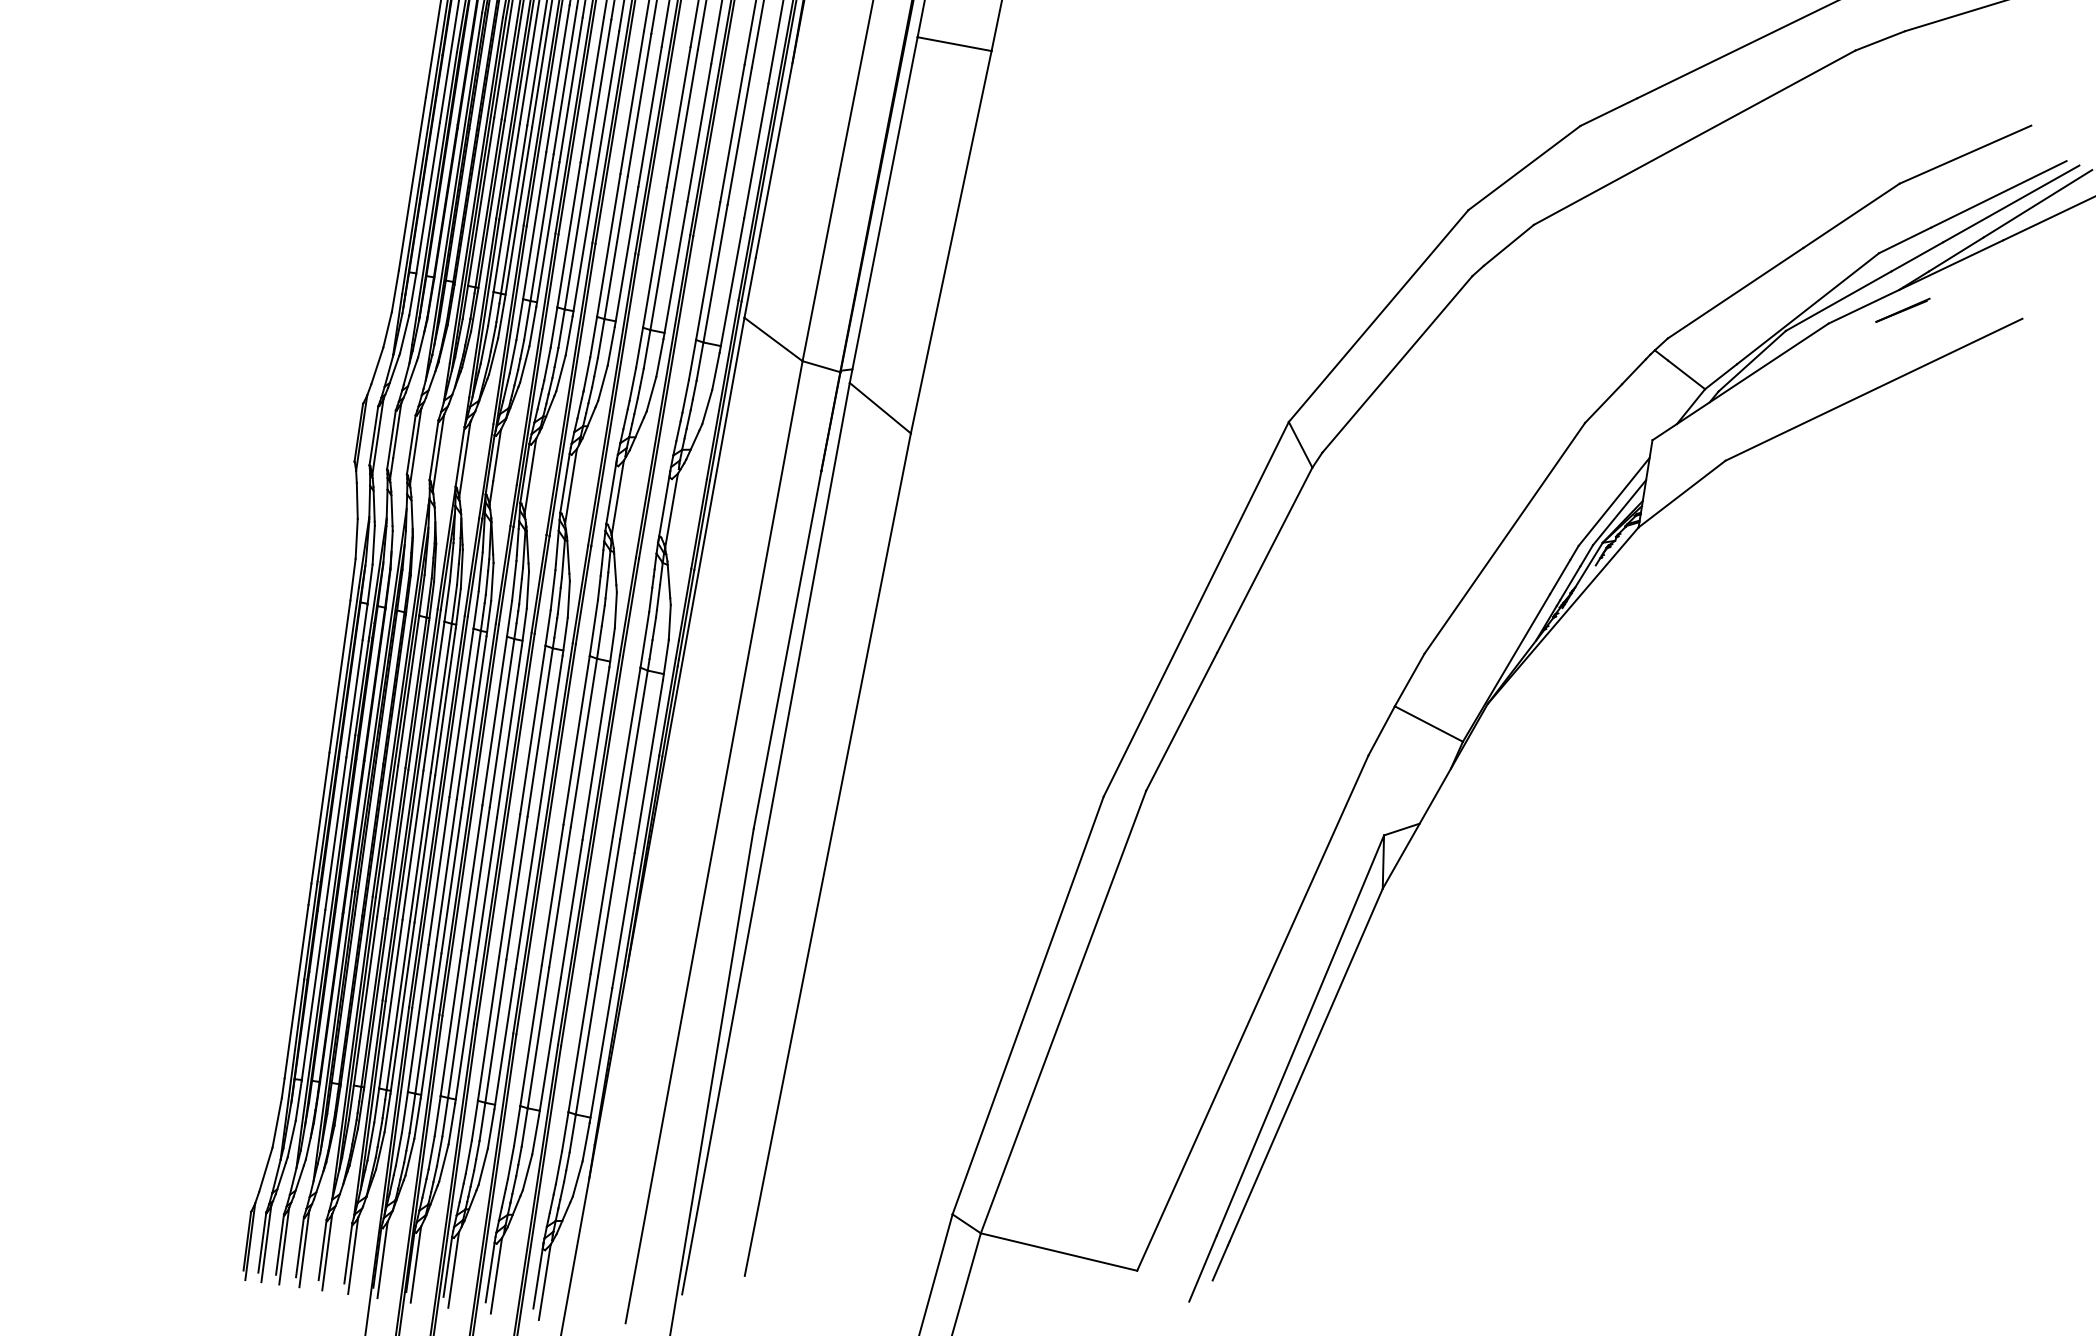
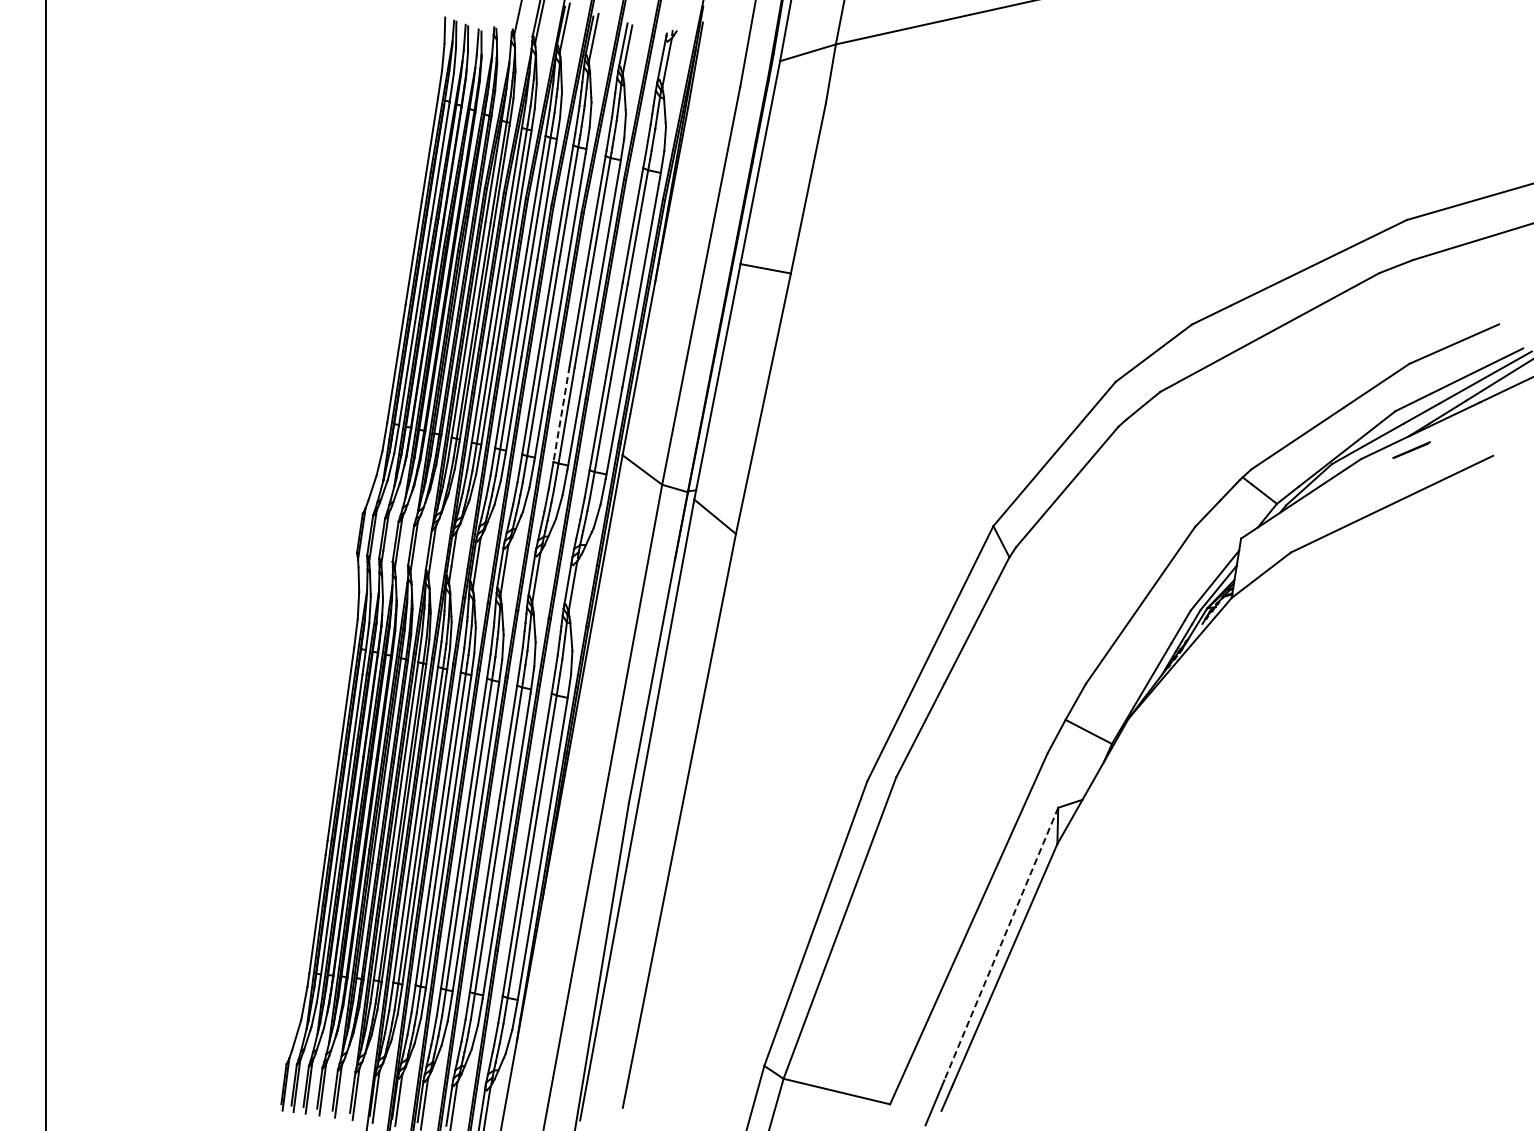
line: (654, 258) -> (561, 414), solid -> dashed
line: (1300, 1036) -> (1001, 944), solid -> dashed

